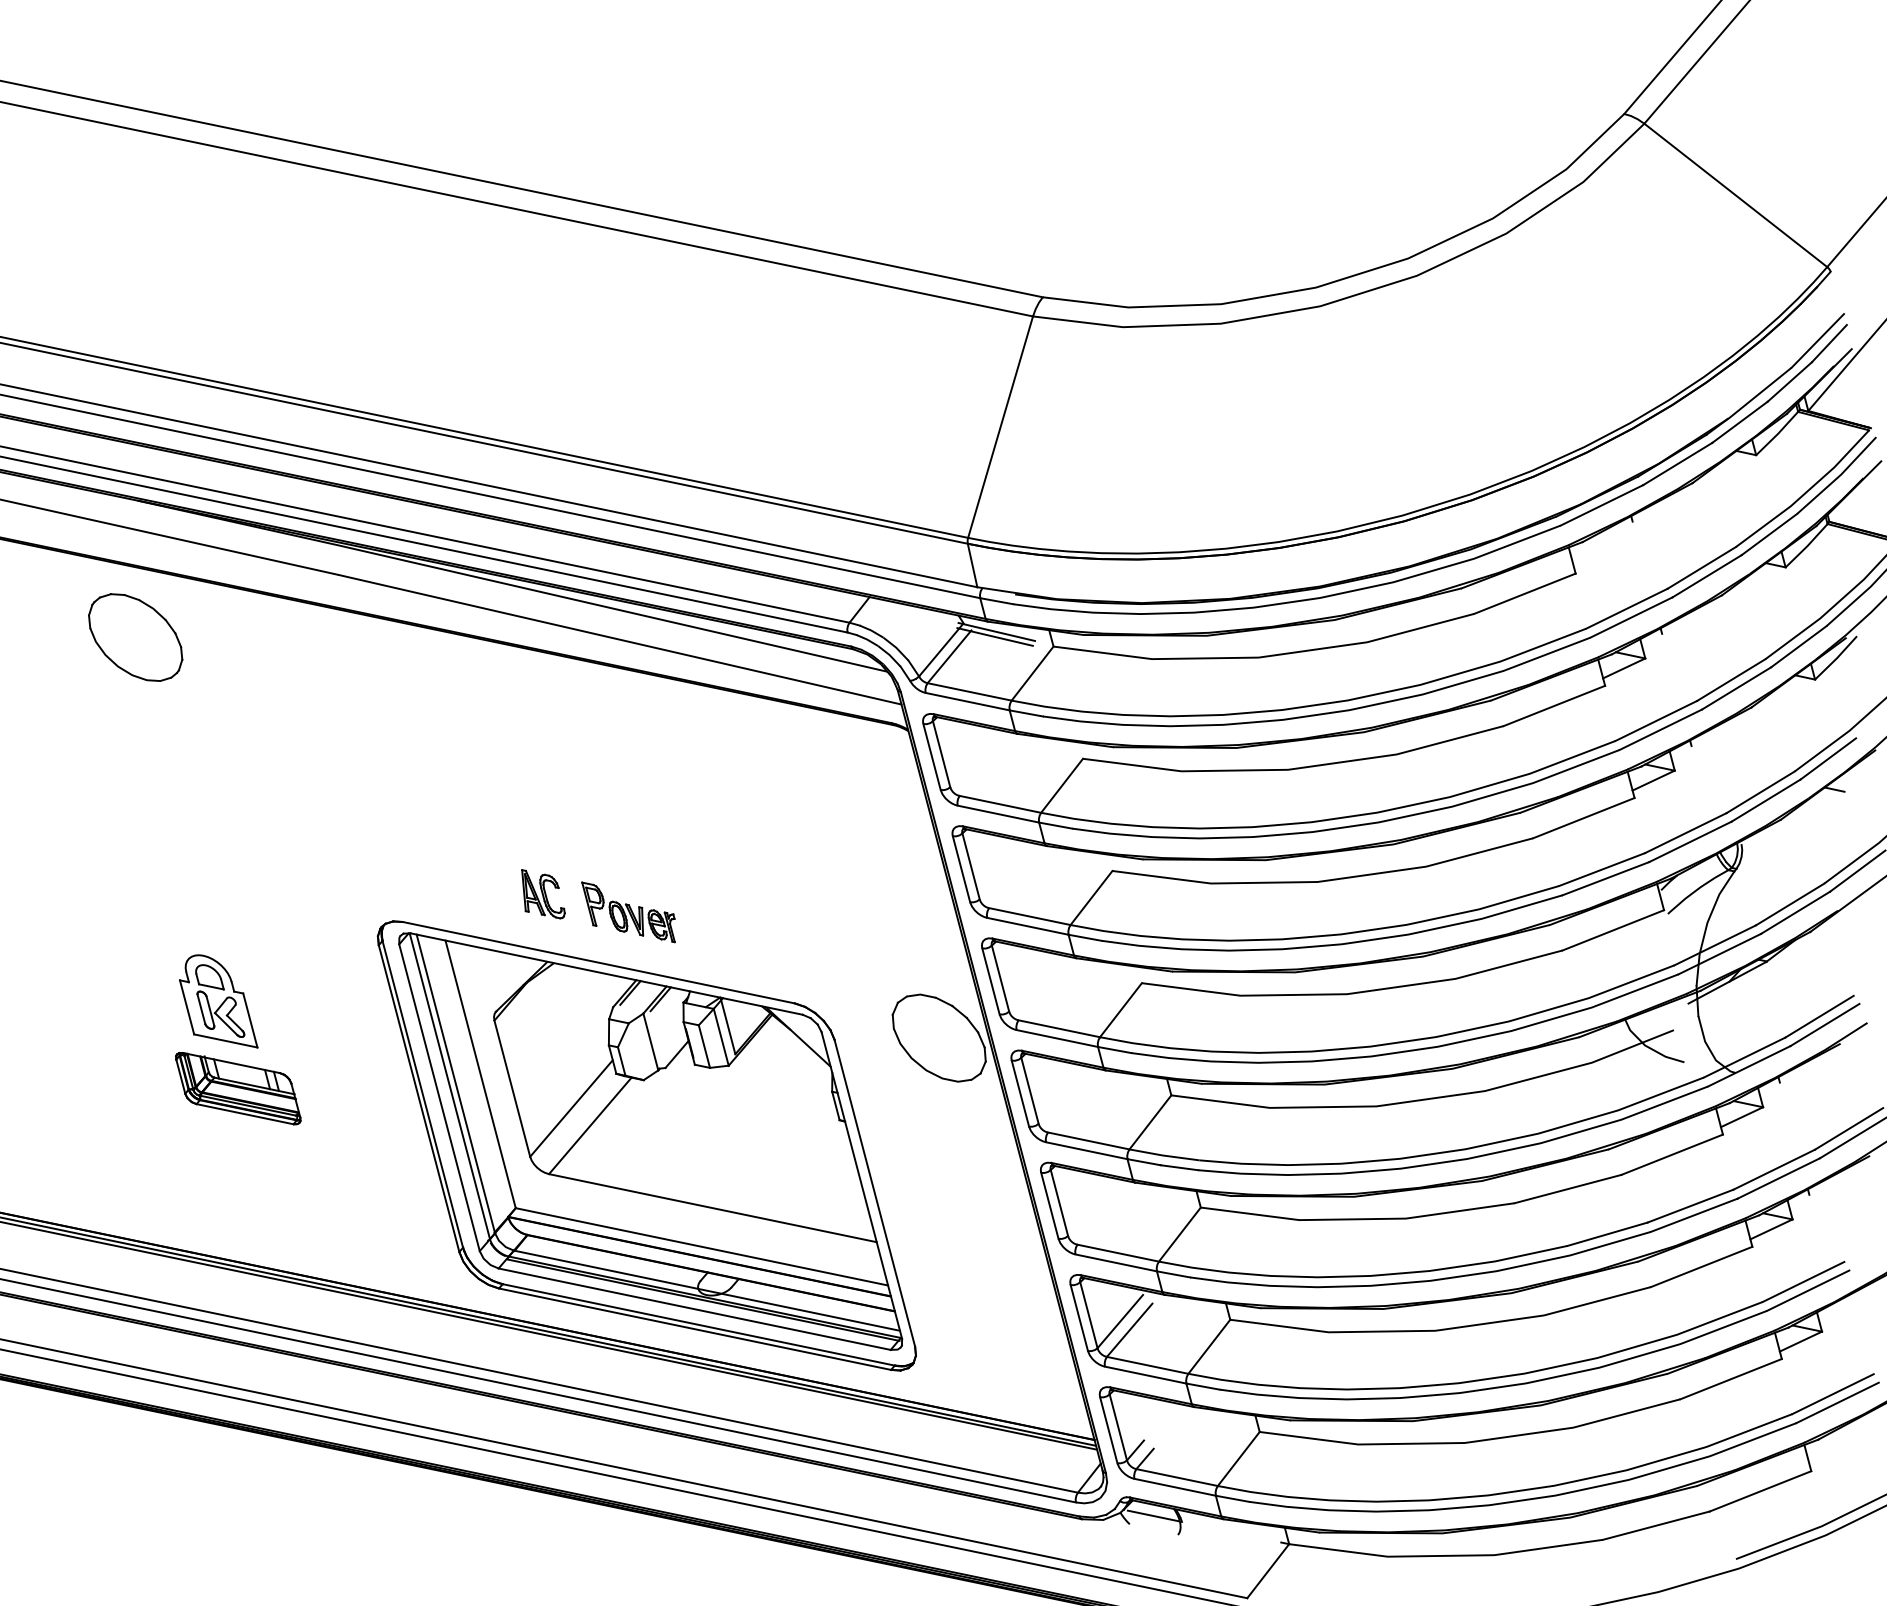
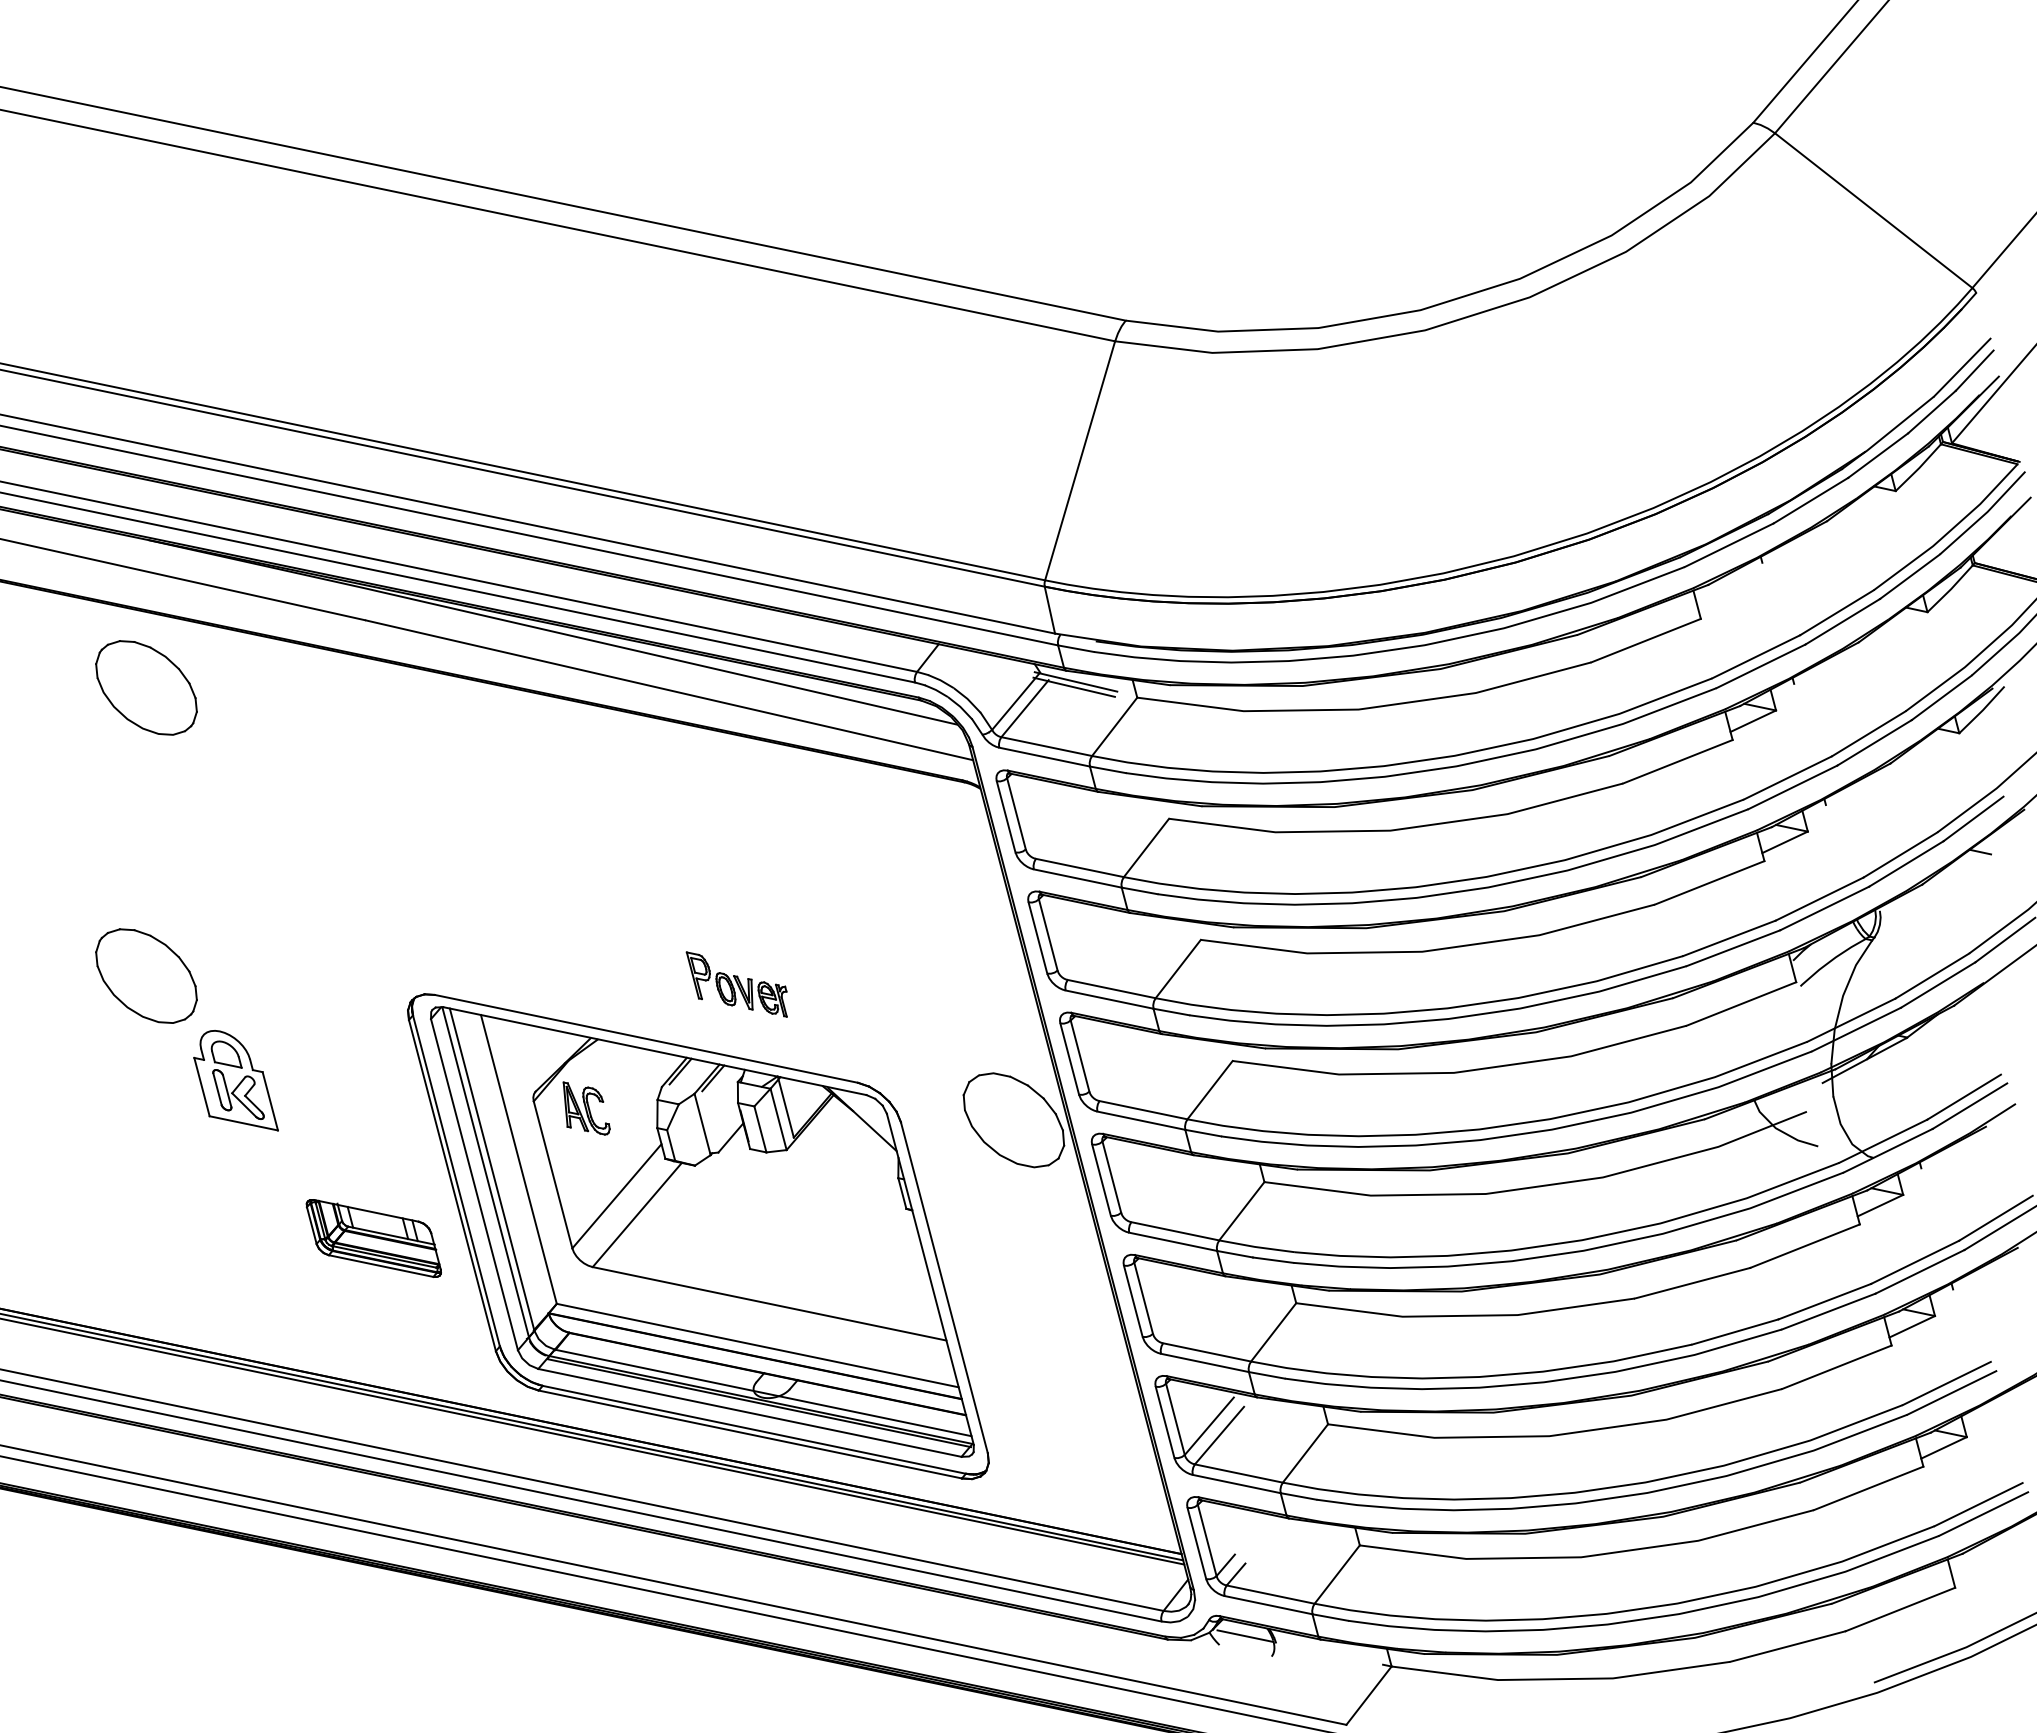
part: (543, 894) -> (586, 1108), moved
part: (135, 904) -> (146, 976), added
part: (628, 912) -> (736, 984), moved
part: (238, 1088) -> (374, 1238), moved

